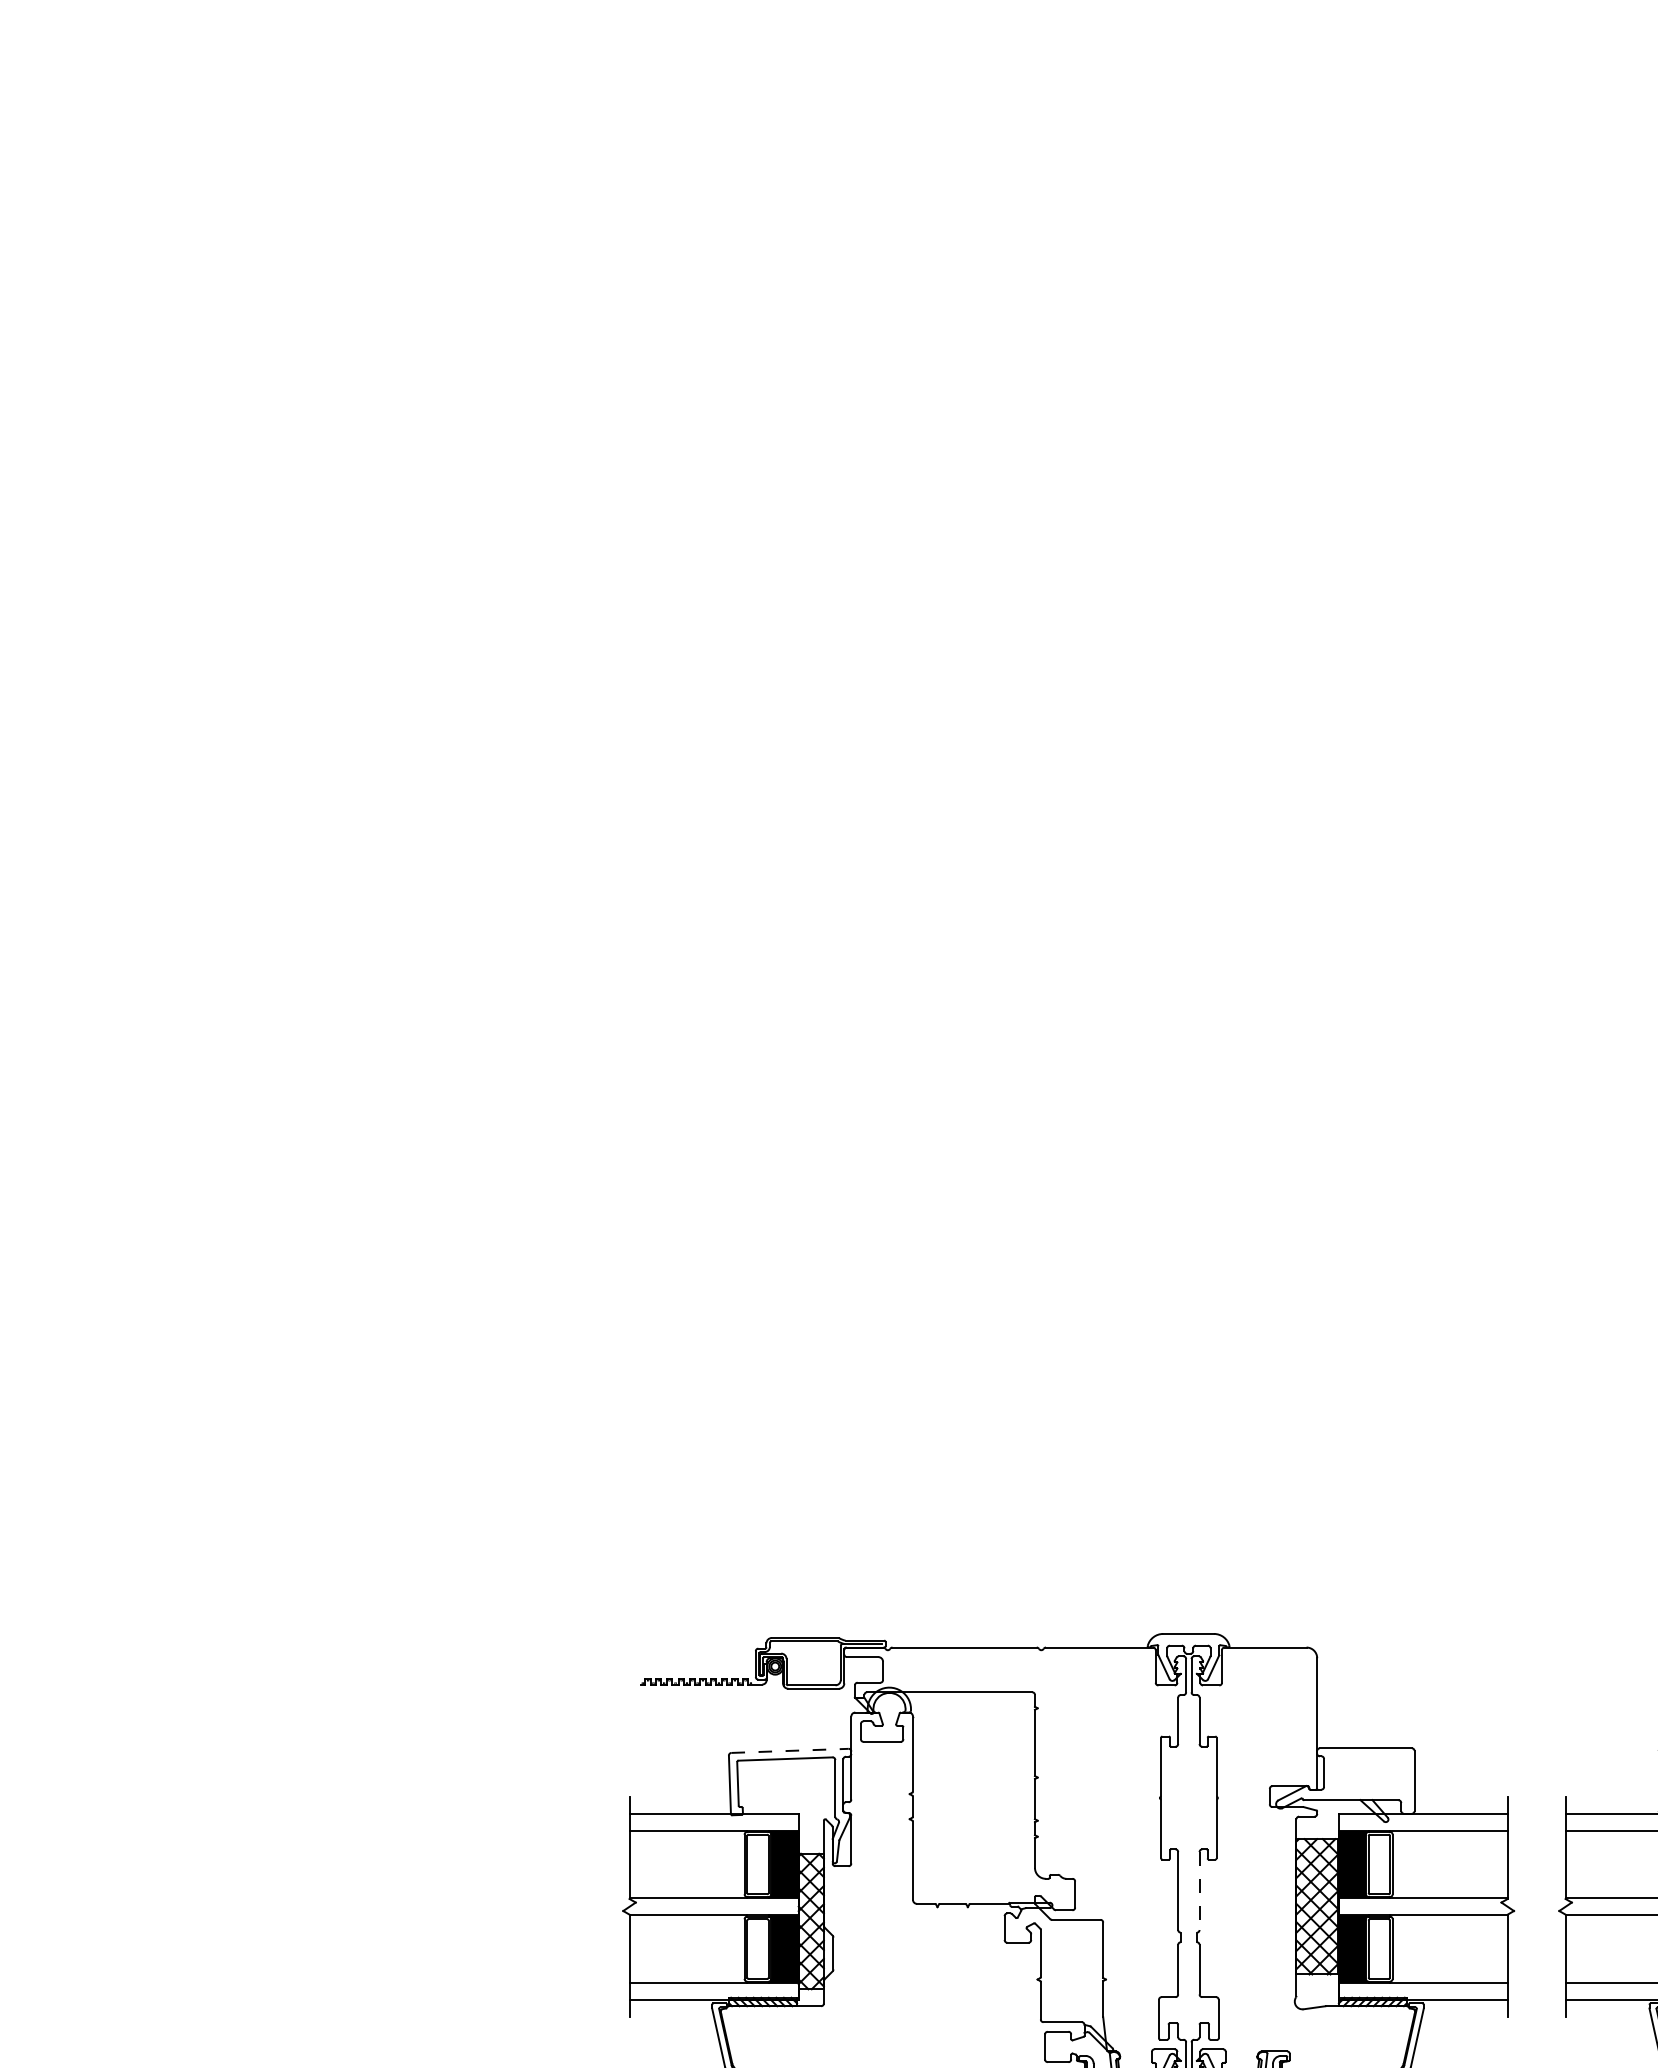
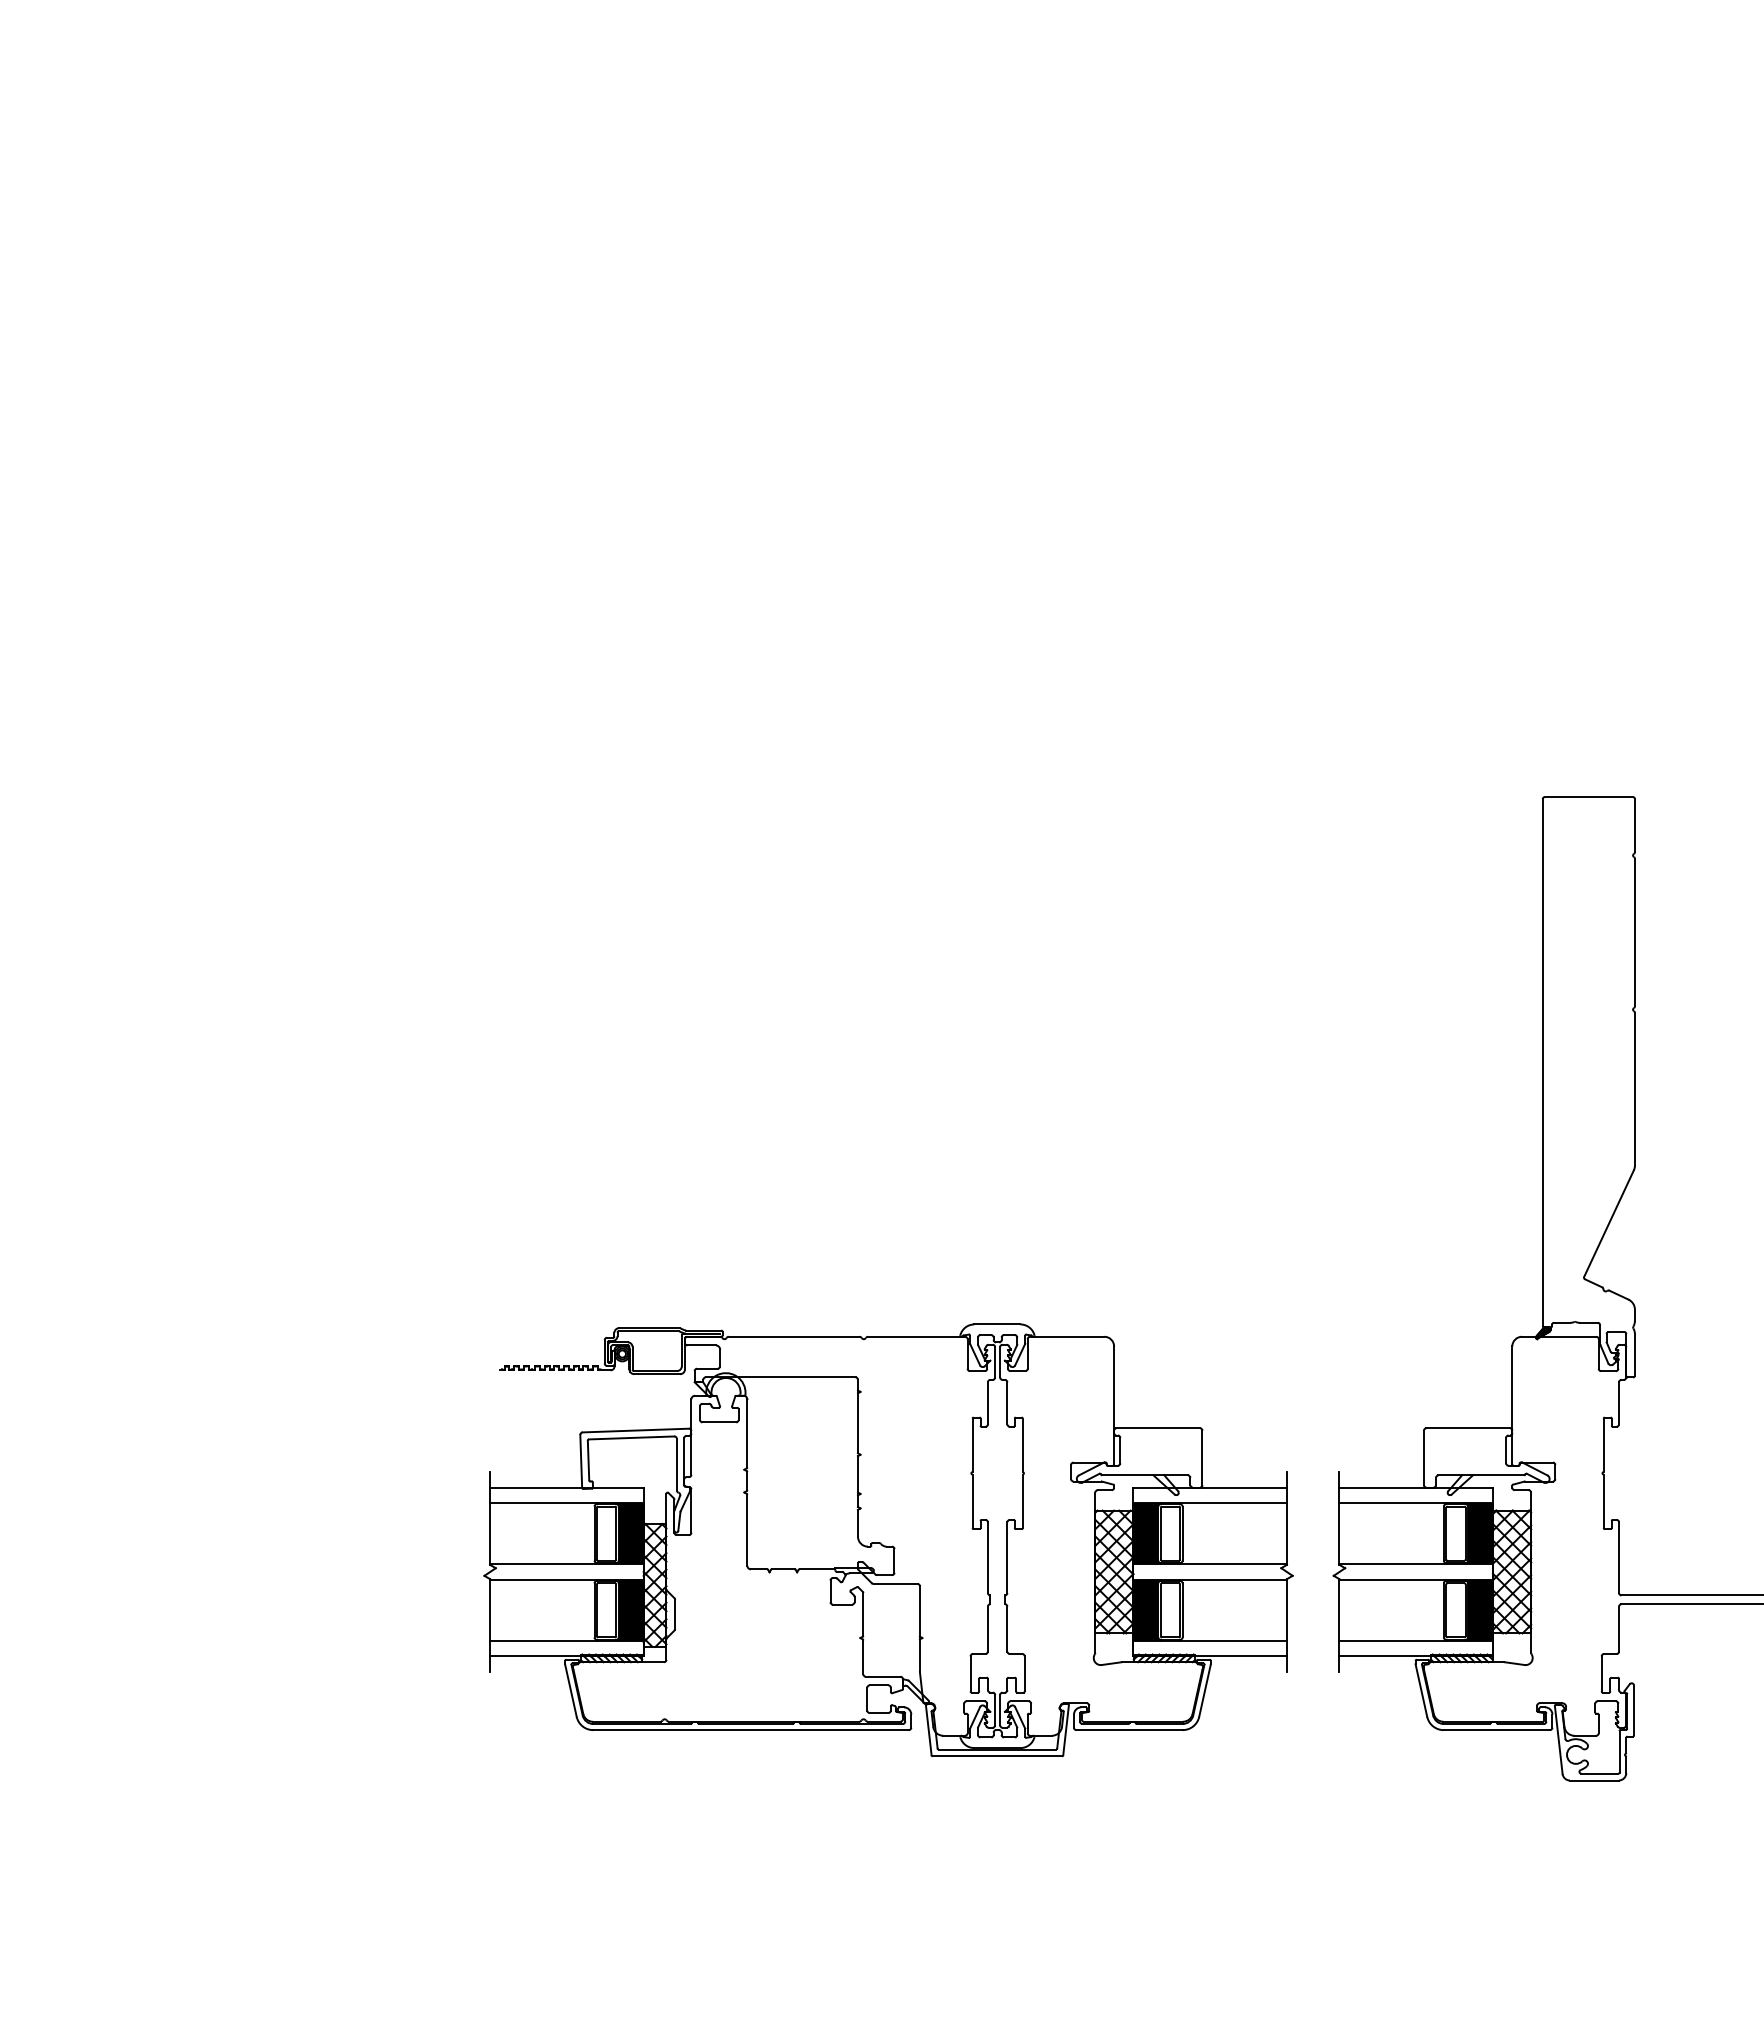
line: (790, 1750) -> (636, 1430), dashed -> solid
line: (1199, 1891) -> (1007, 1558), dashed -> solid

